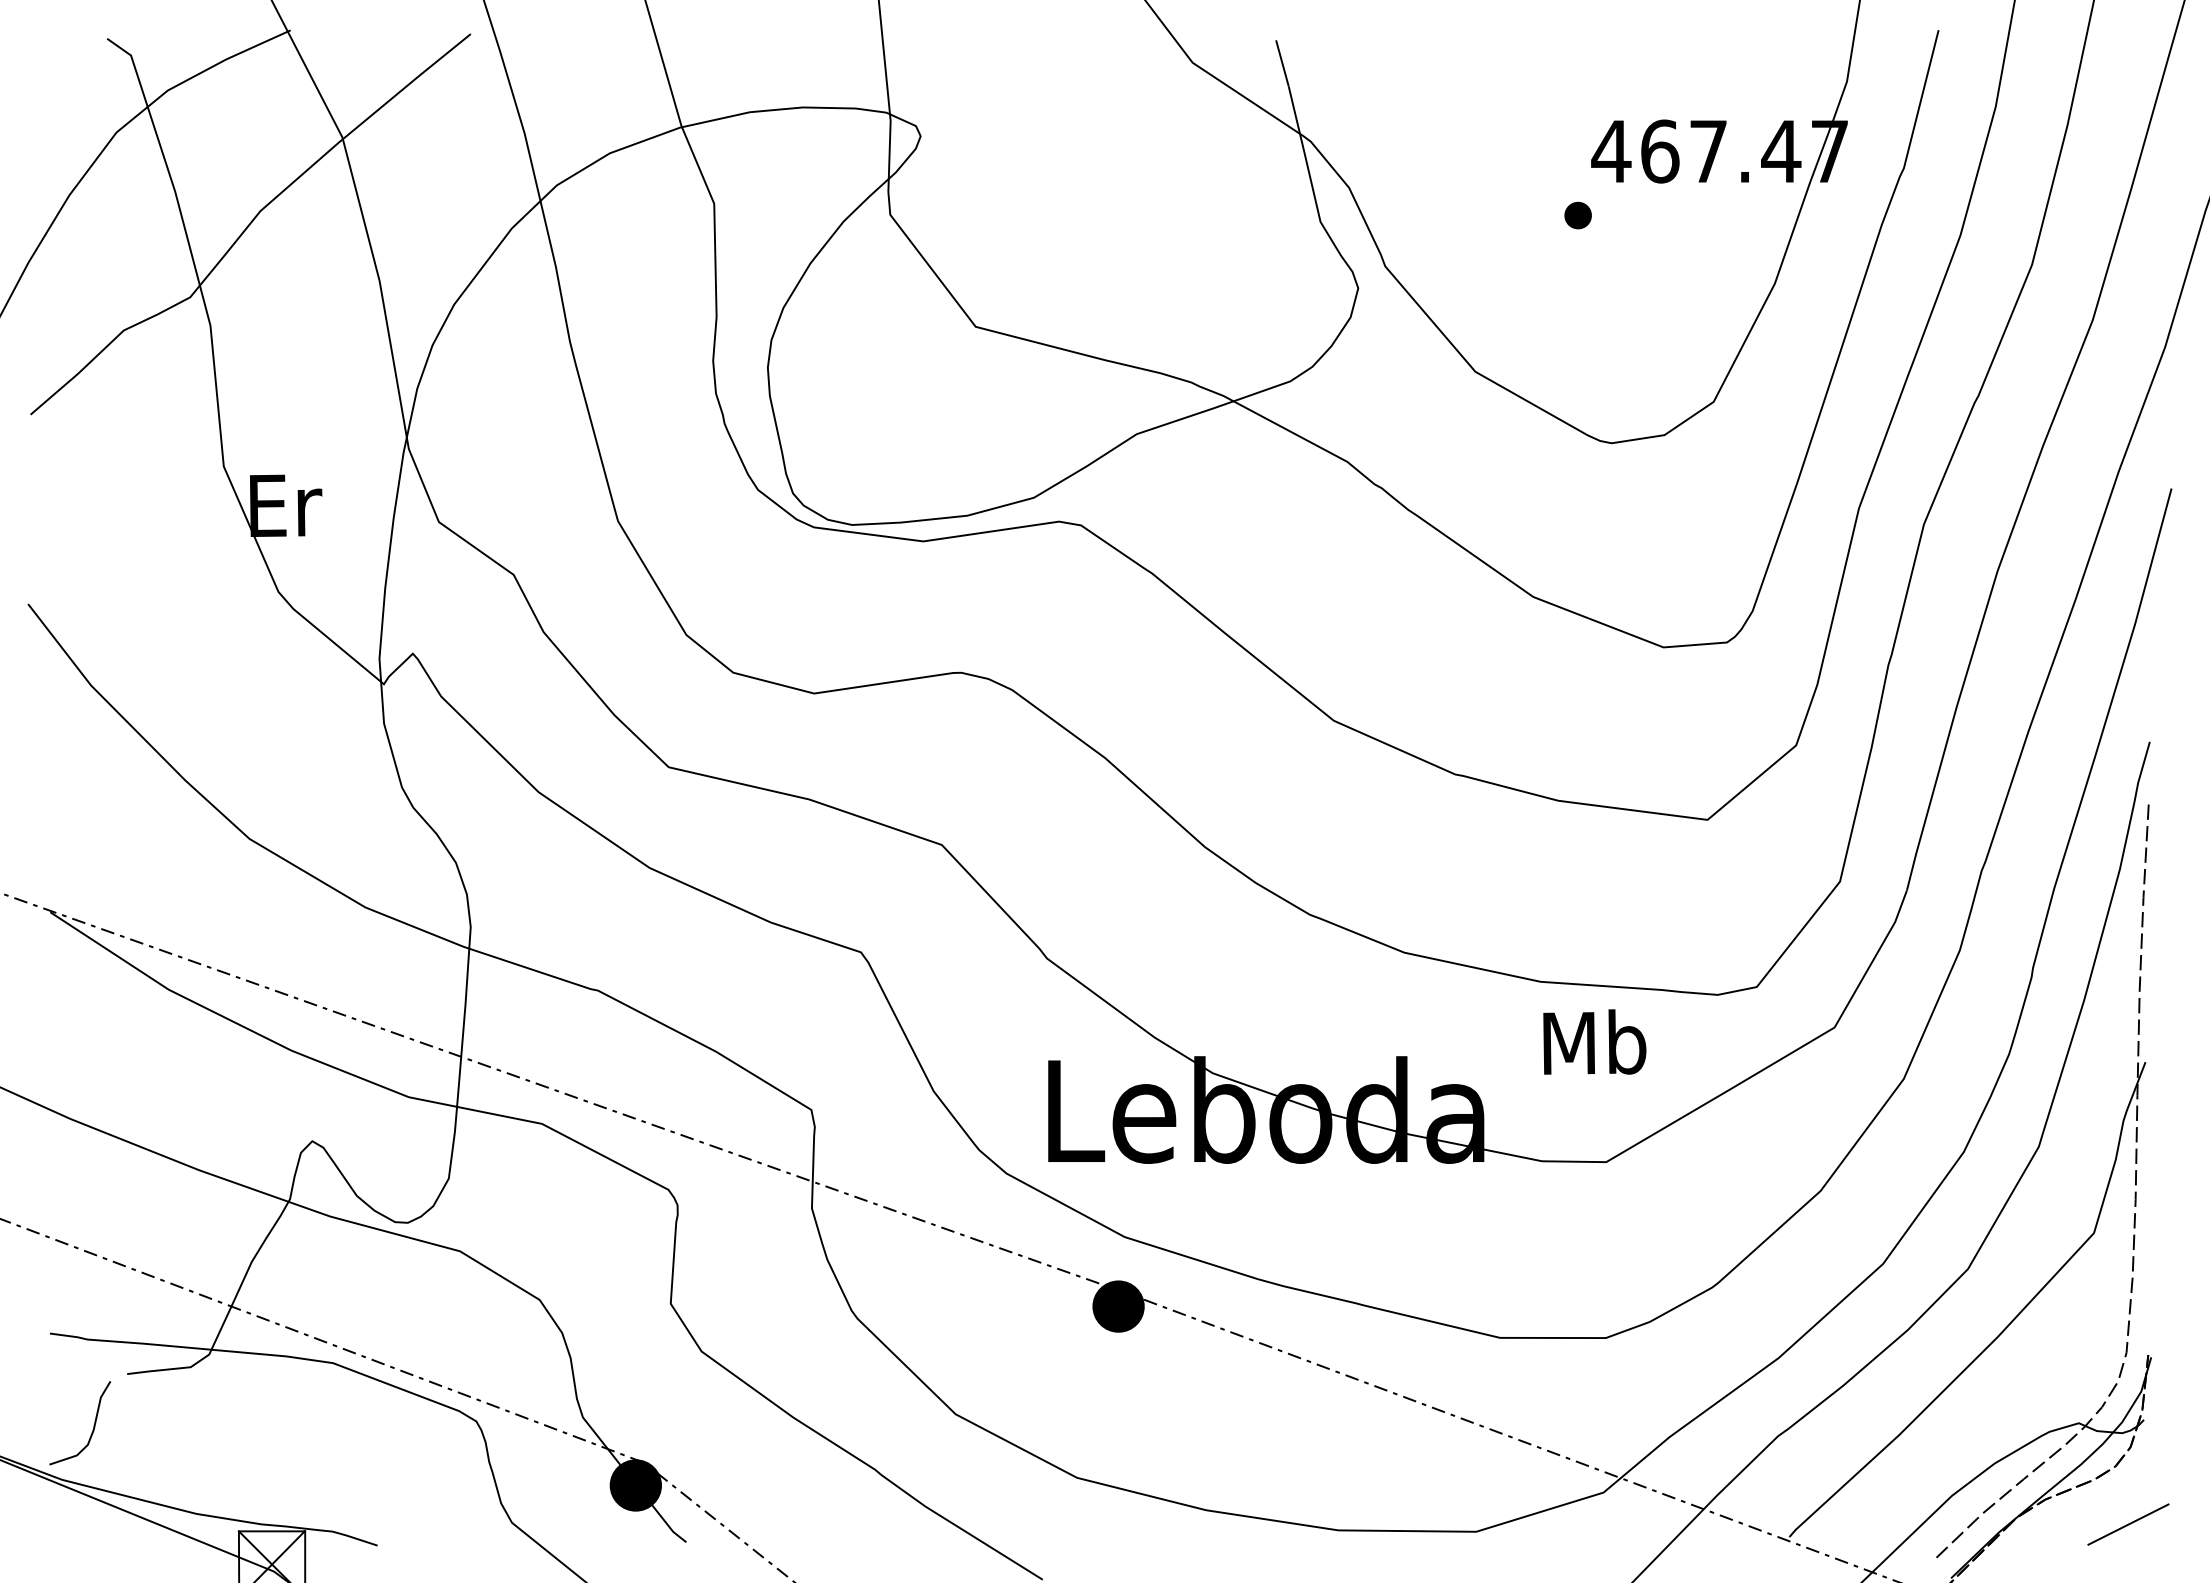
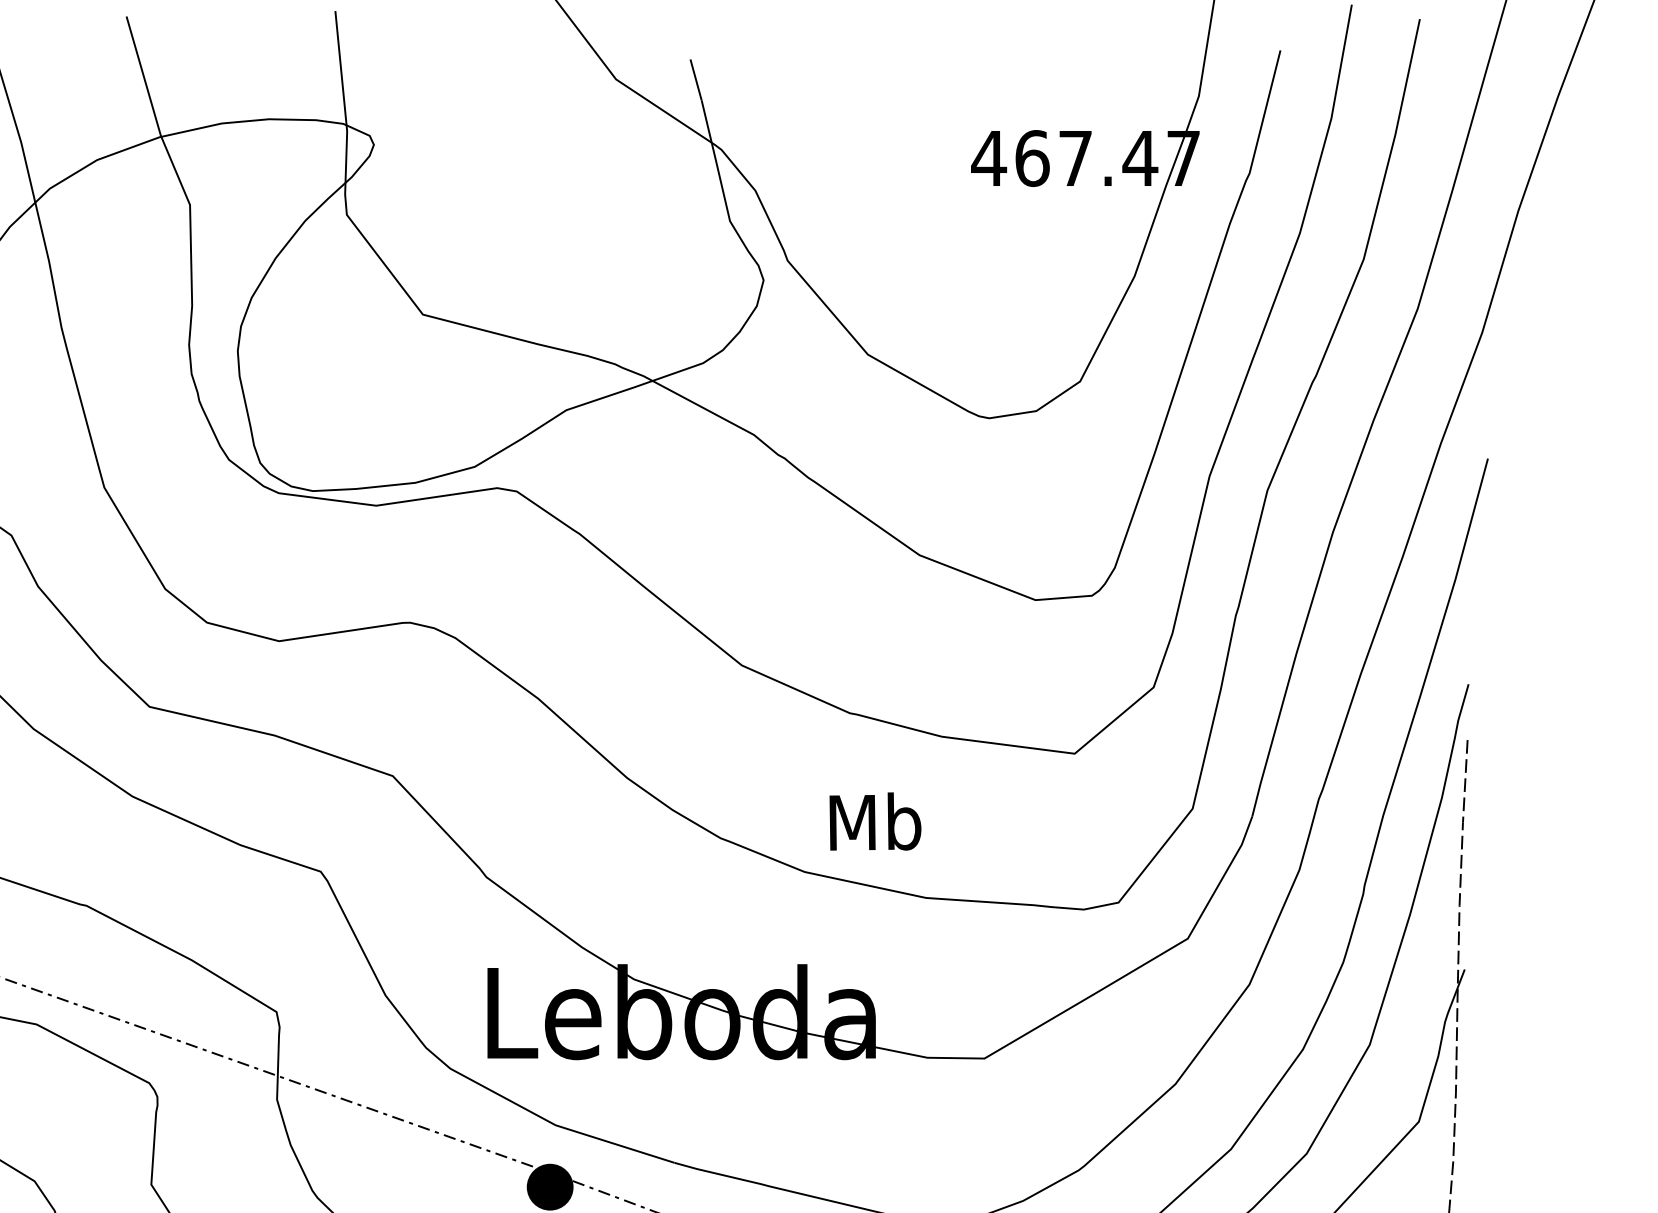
part: (1577, 215) -> (958, 215), removed
text: (1594, 1041) -> (875, 821), moved

